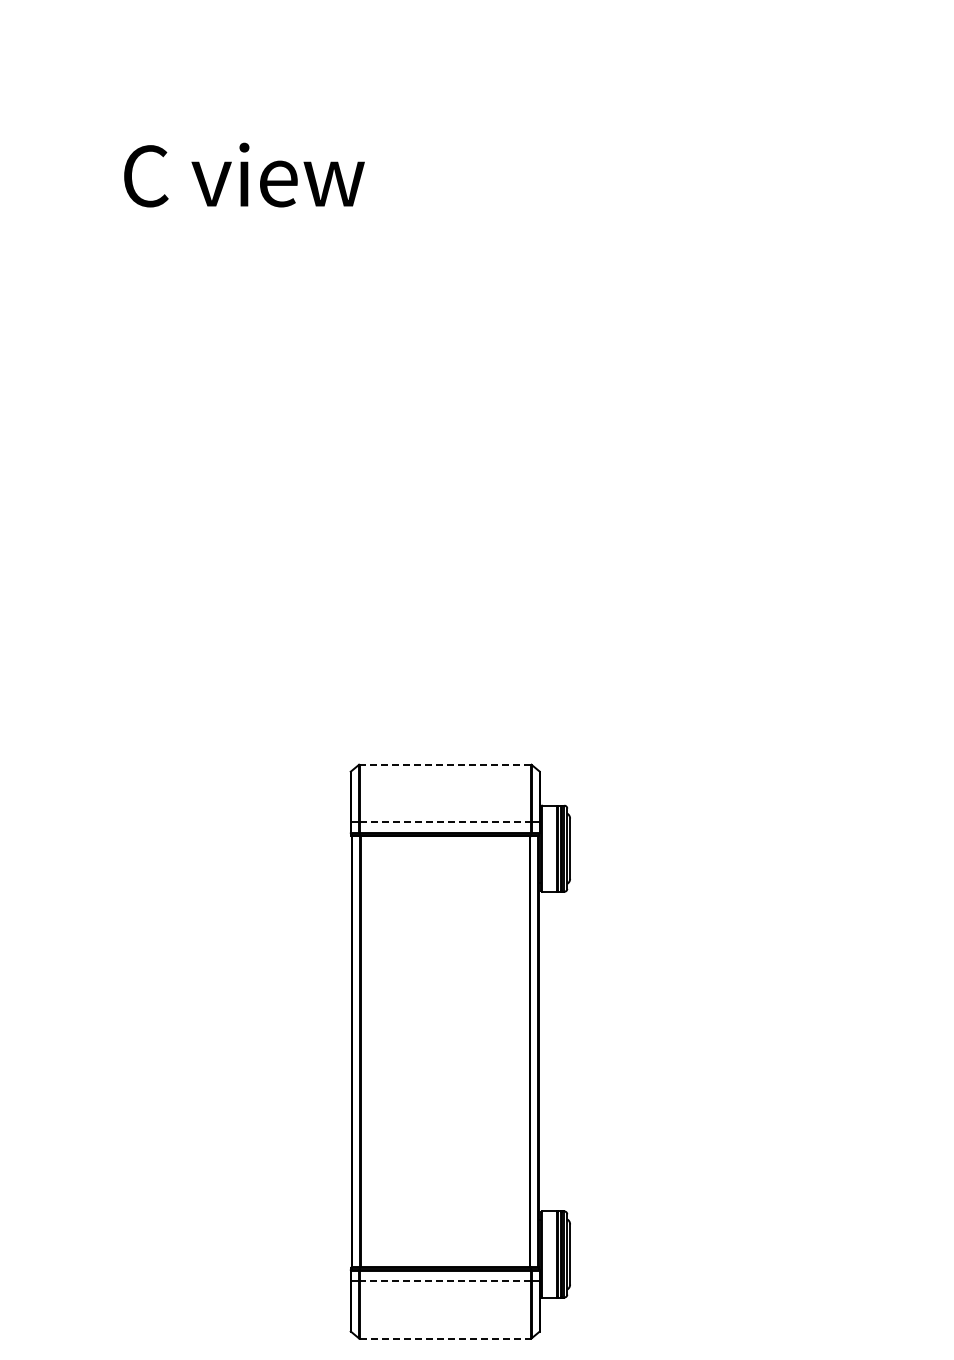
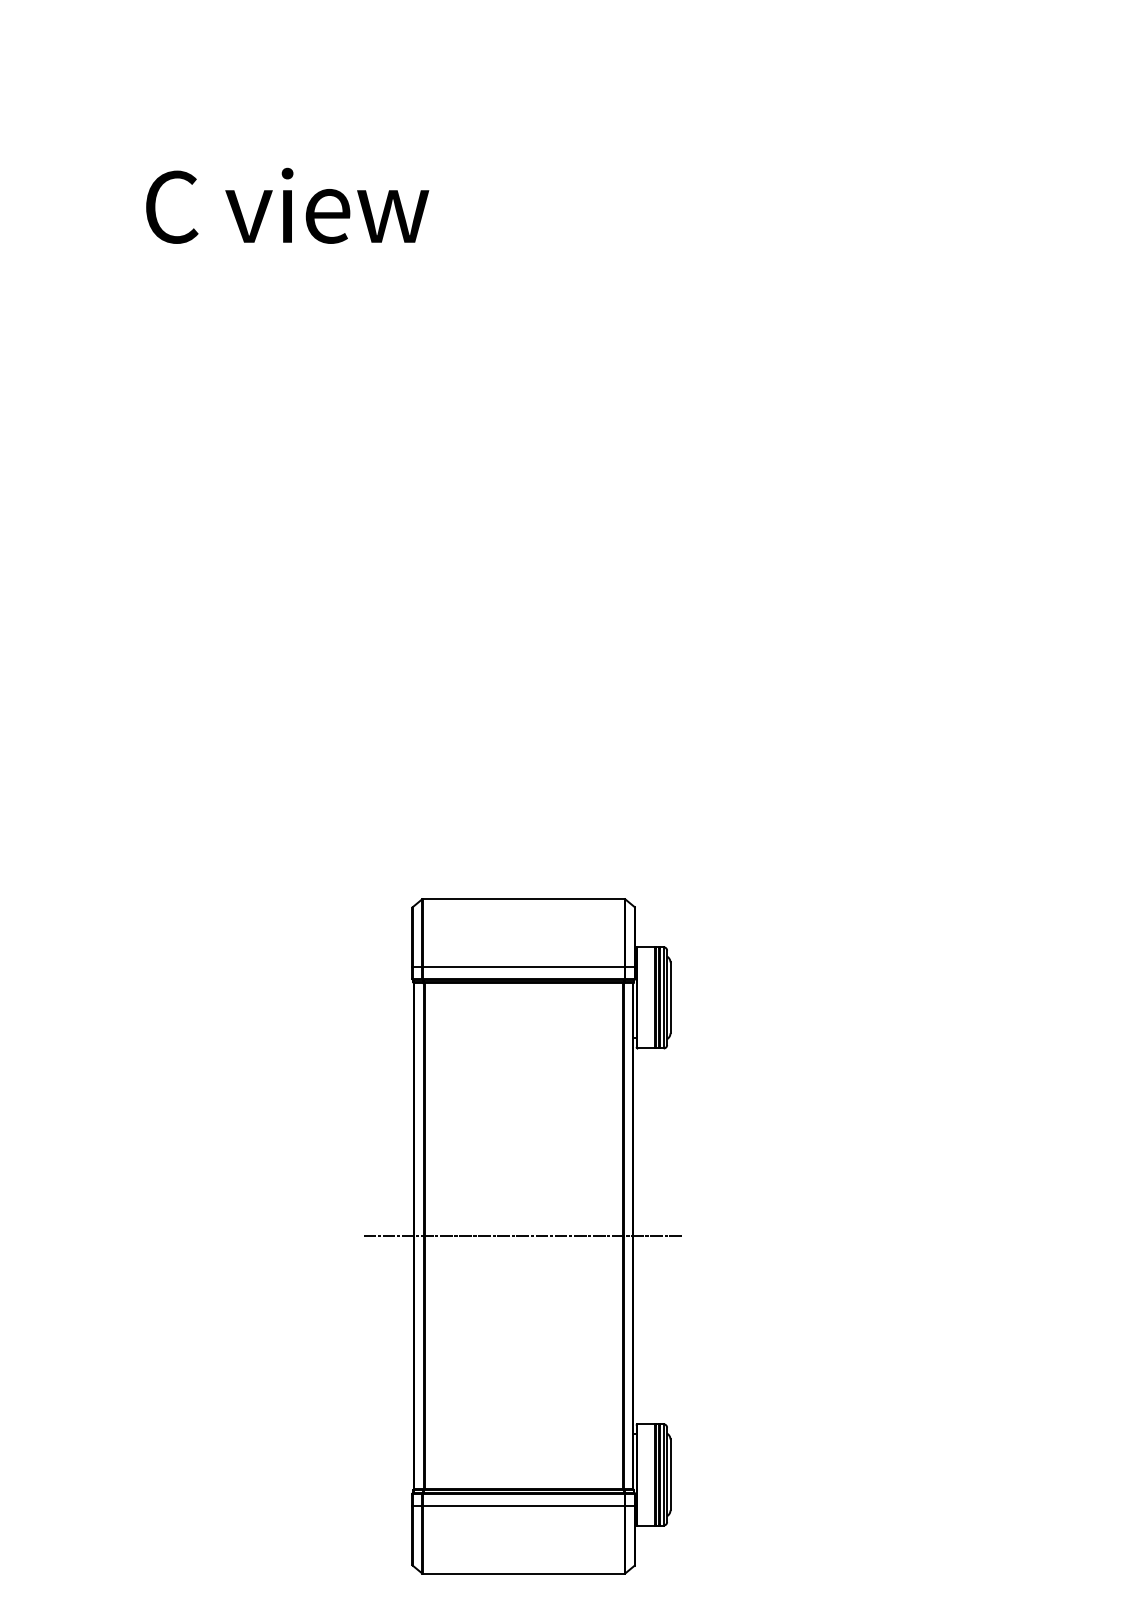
line: (445, 764) -> (523, 898), dashed -> solid
line: (445, 822) -> (523, 967), dashed -> solid
line: (445, 1051) -> (523, 1236), added
line: (445, 1281) -> (523, 1506), dashed -> solid
line: (445, 1338) -> (523, 1573), dashed -> solid

